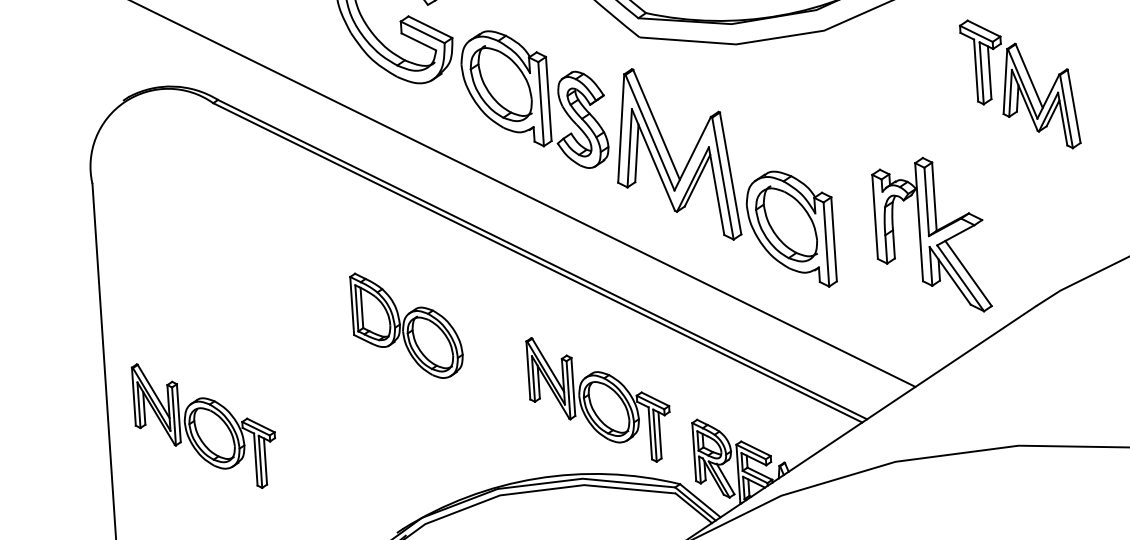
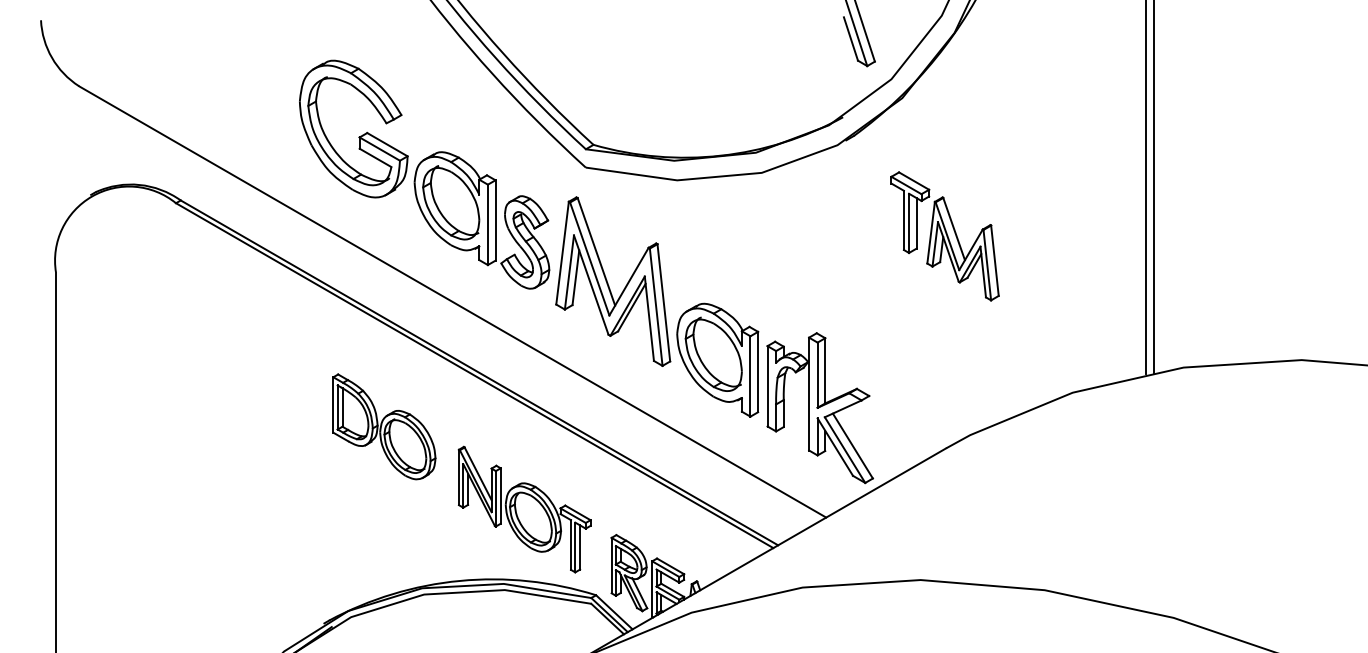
part: (931, 236) -> (819, 408), moved
part: (407, 324) -> (384, 426), moved
part: (204, 425) -> (147, 509), removed

